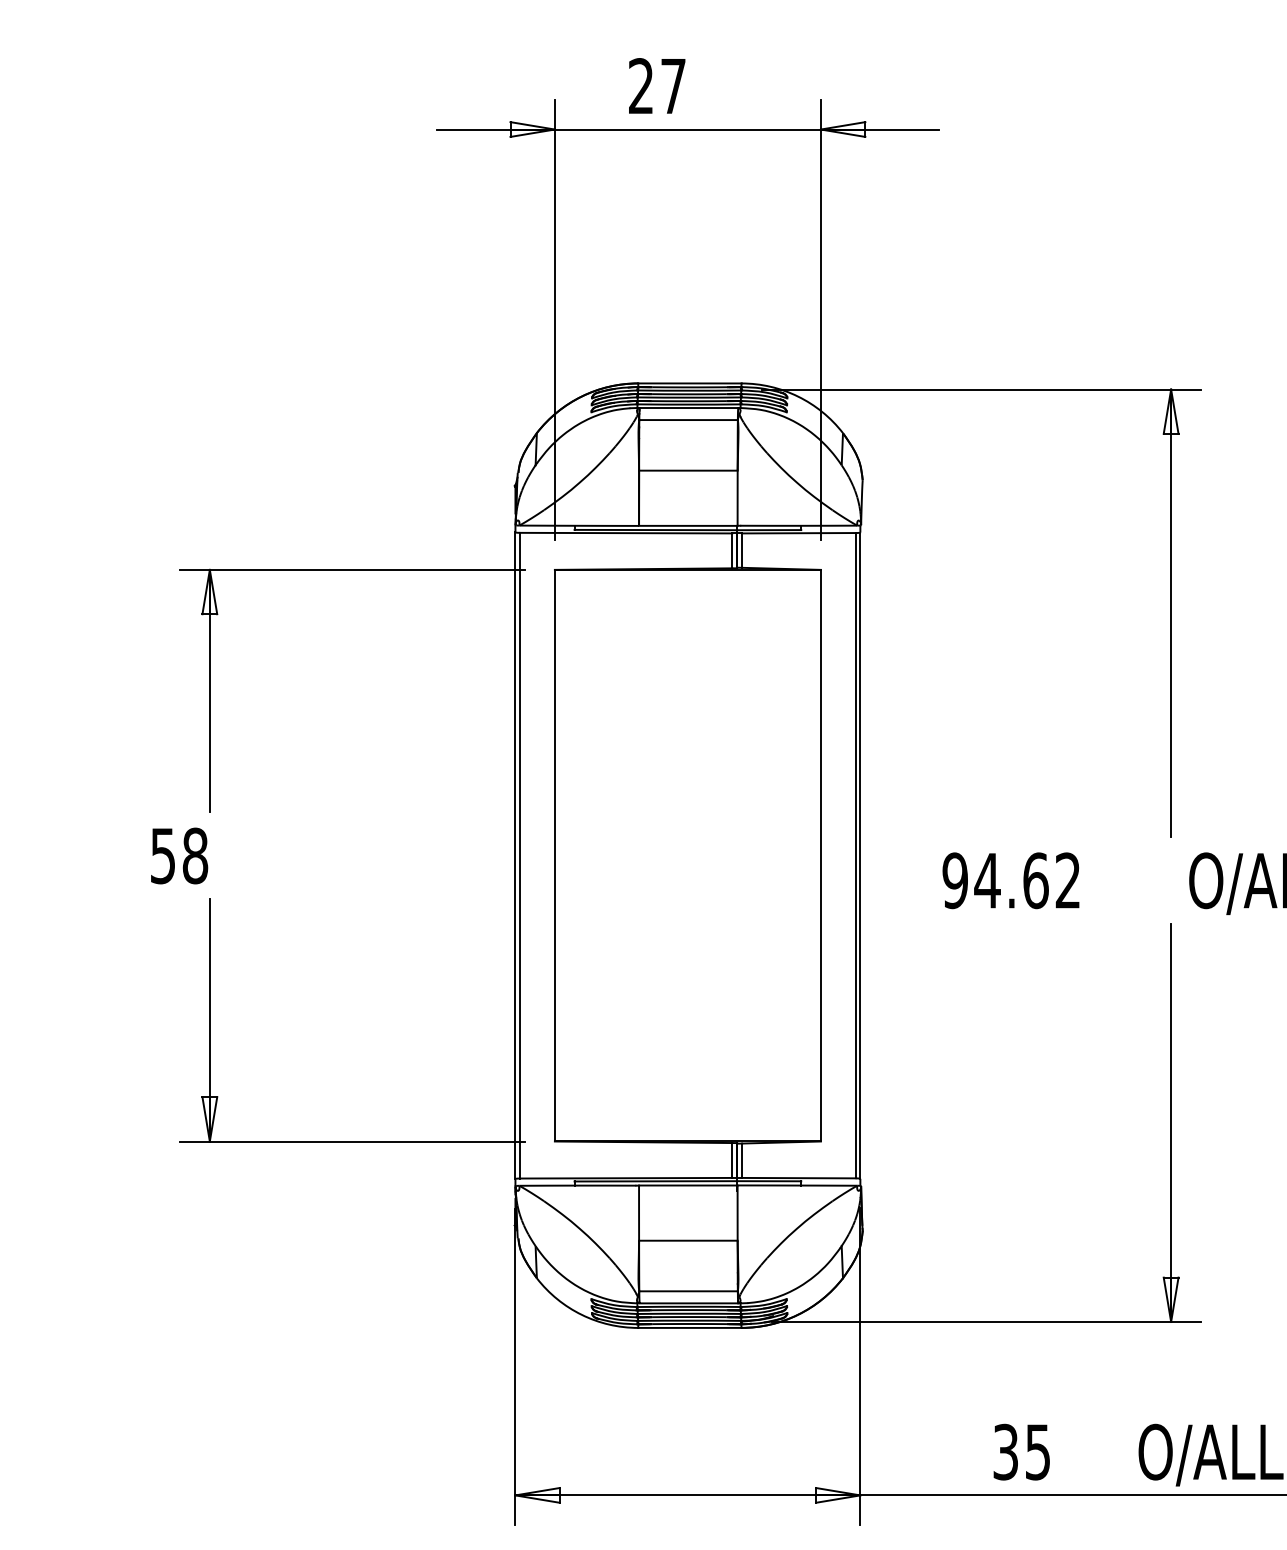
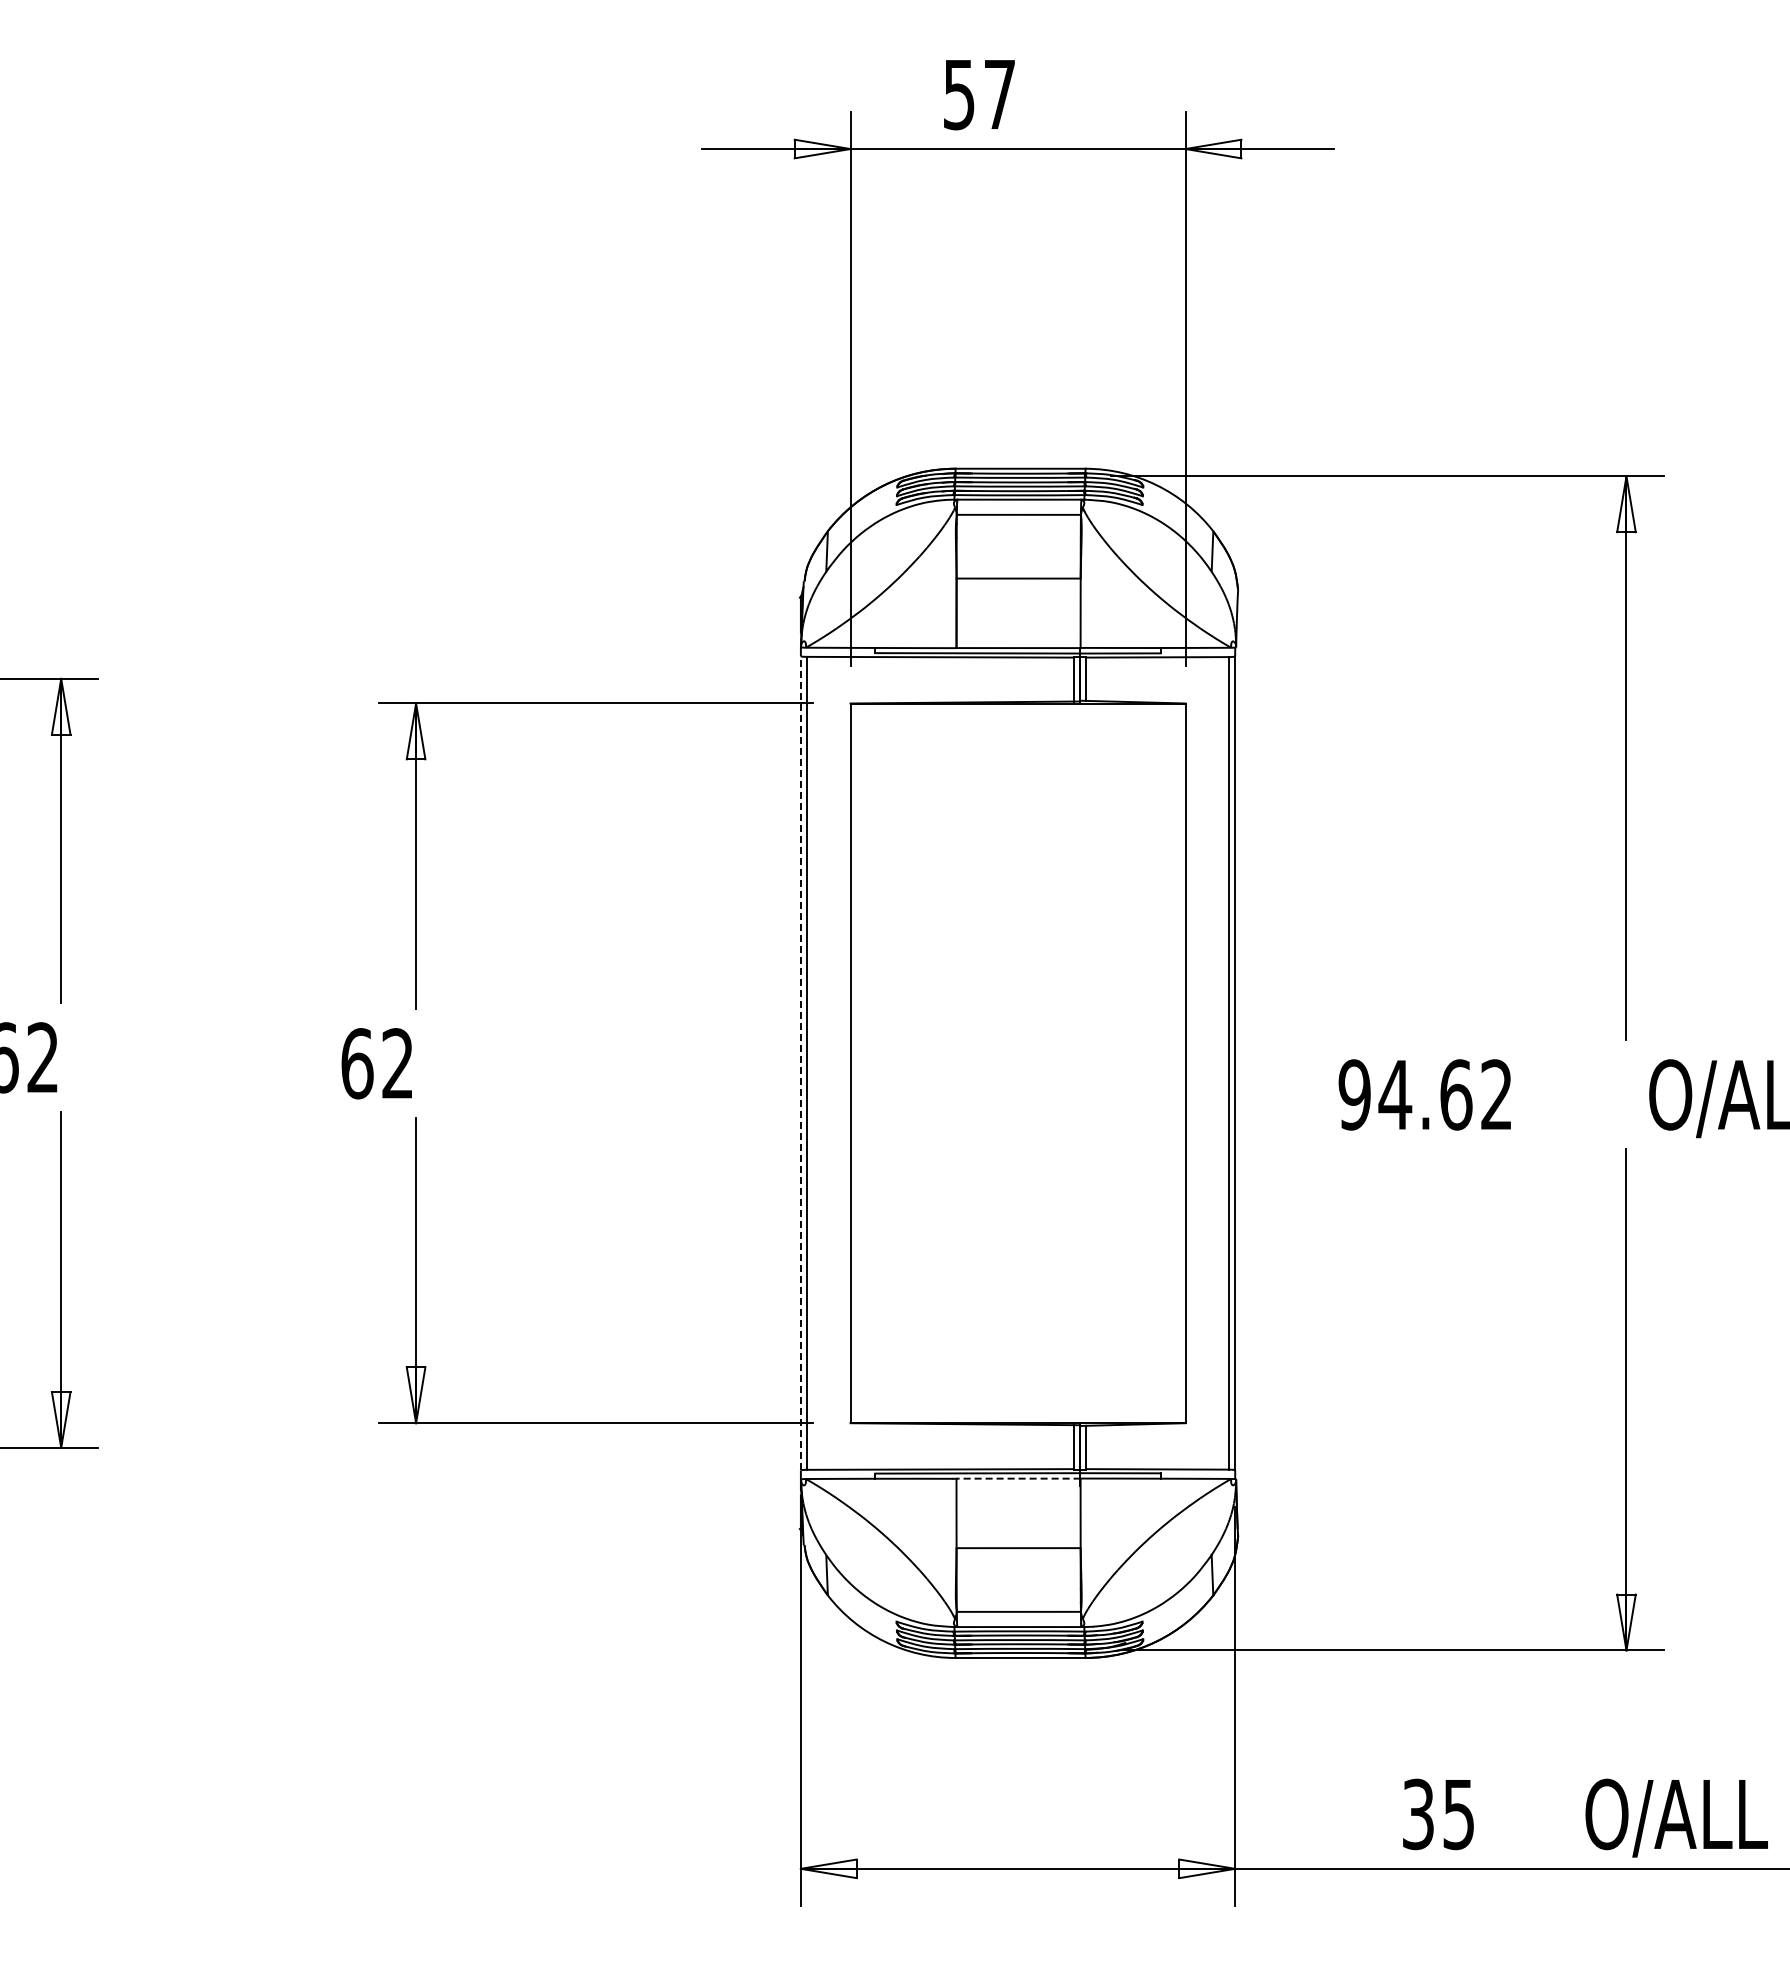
text: (640, 86) -> (958, 94), 27 -> 57
text: (179, 855) -> (377, 1063), 58 -> 62
line: (515, 855) -> (800, 1062), solid -> dashed
line: (688, 1185) -> (1018, 1478), solid -> dashed

